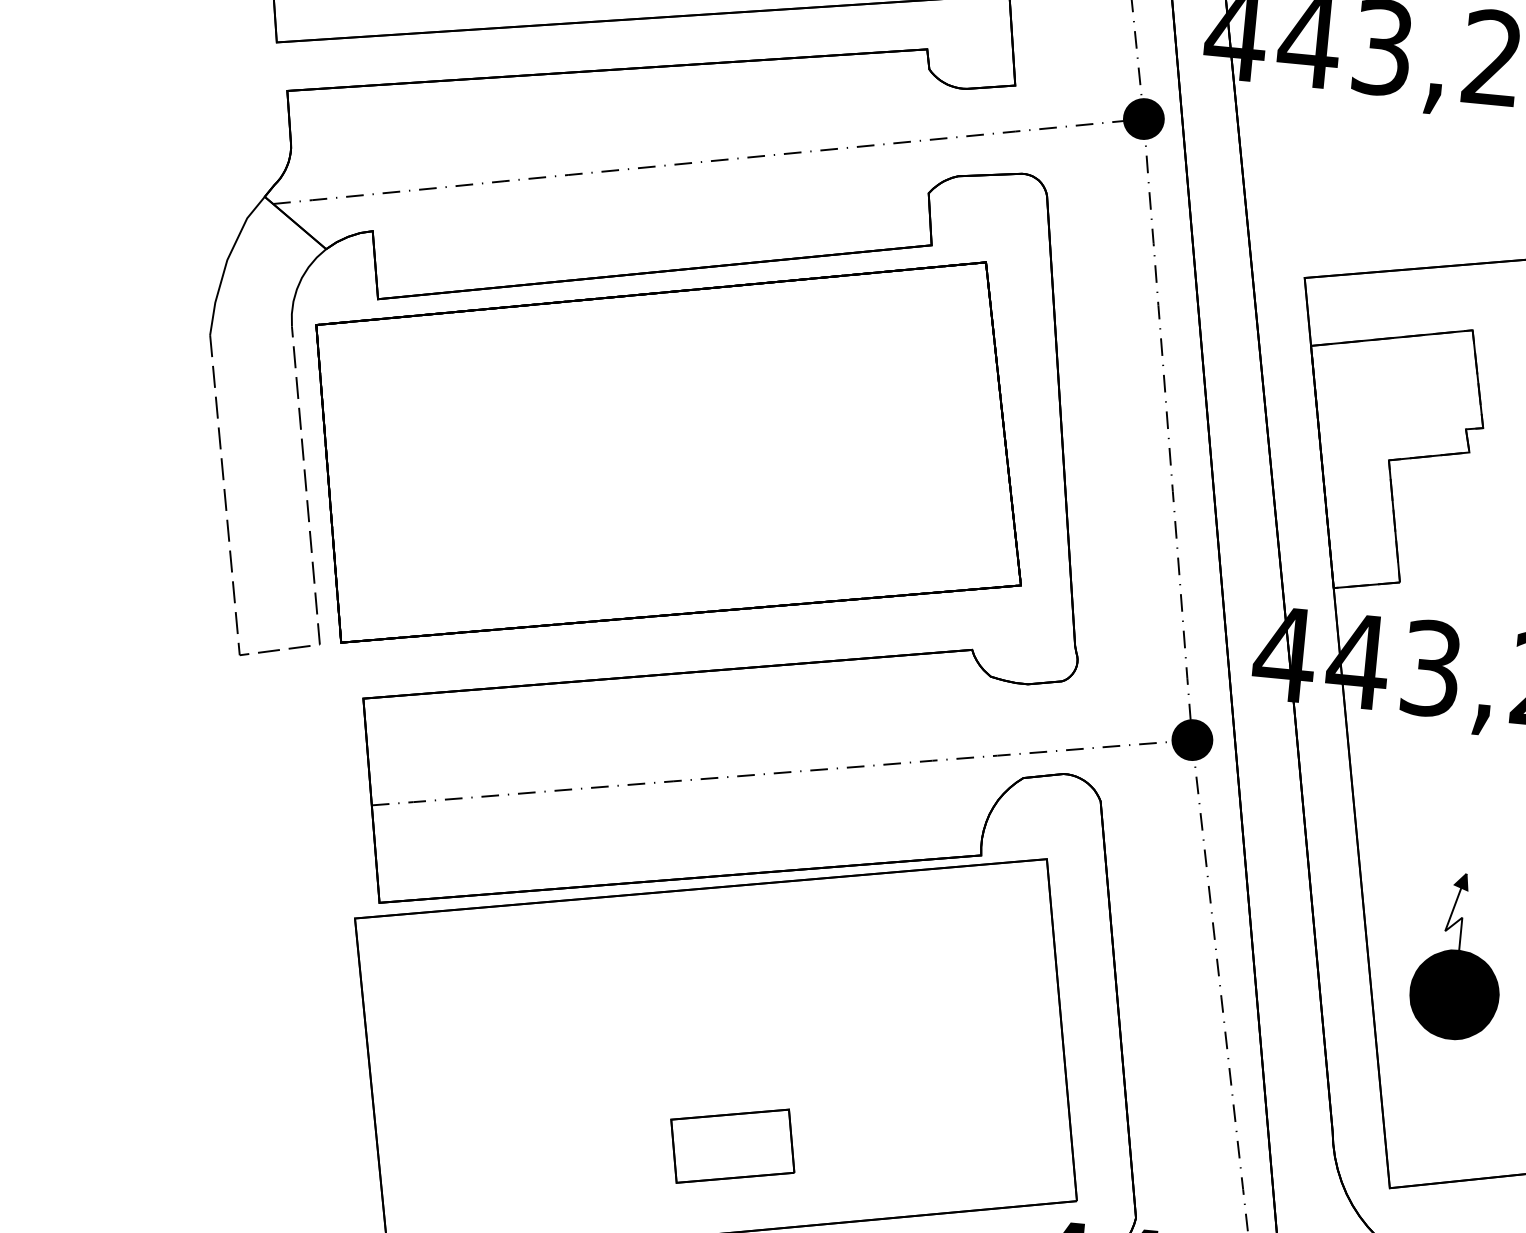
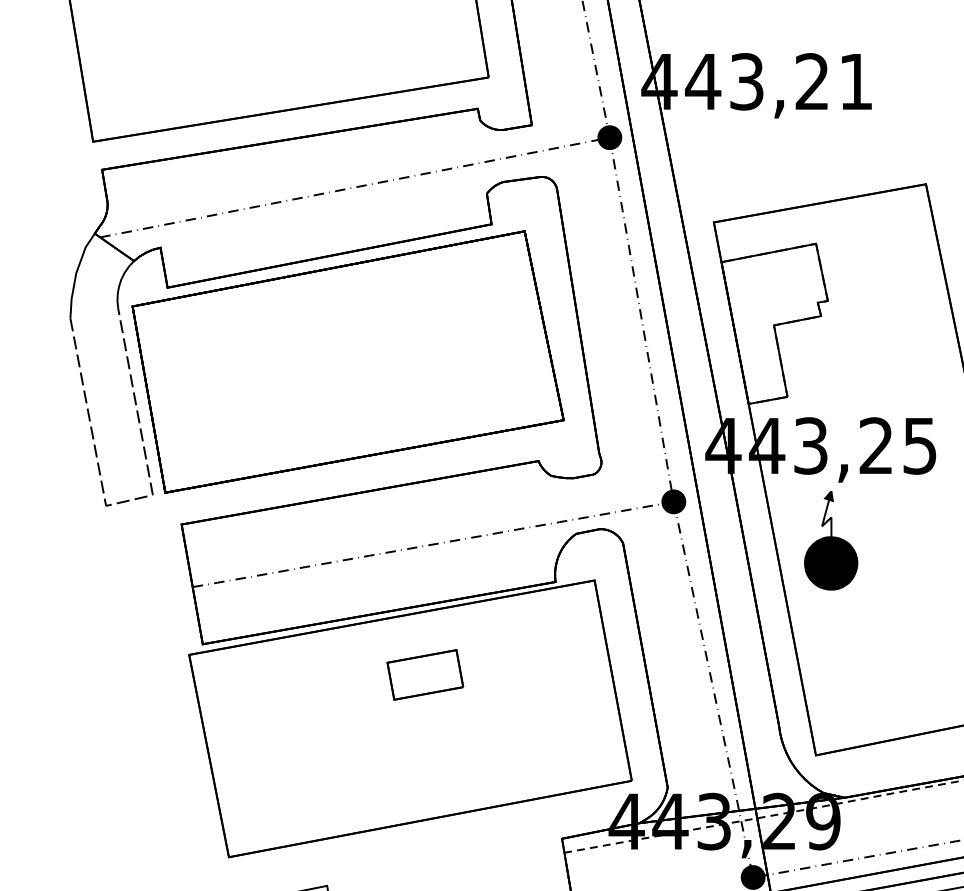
part: (1458, 956) -> (831, 540), moved
part: (733, 1145) -> (425, 674), moved

